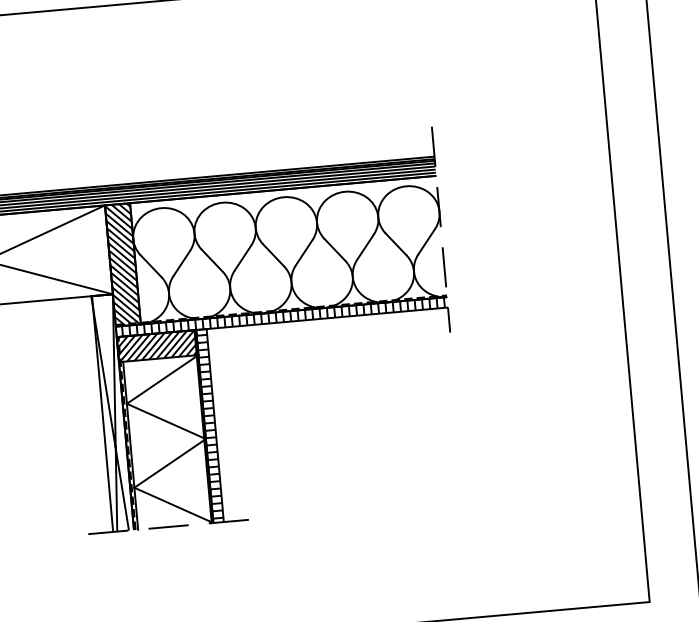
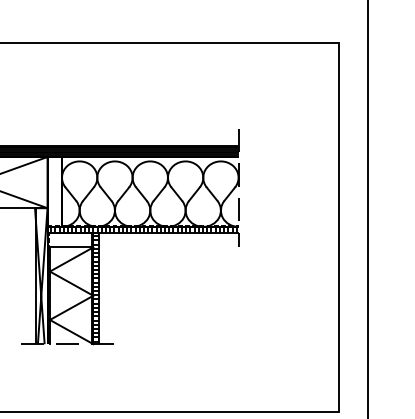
hatch: (122, 264) -> (54, 191), removed
hatch: (157, 344) -> (70, 239), removed

